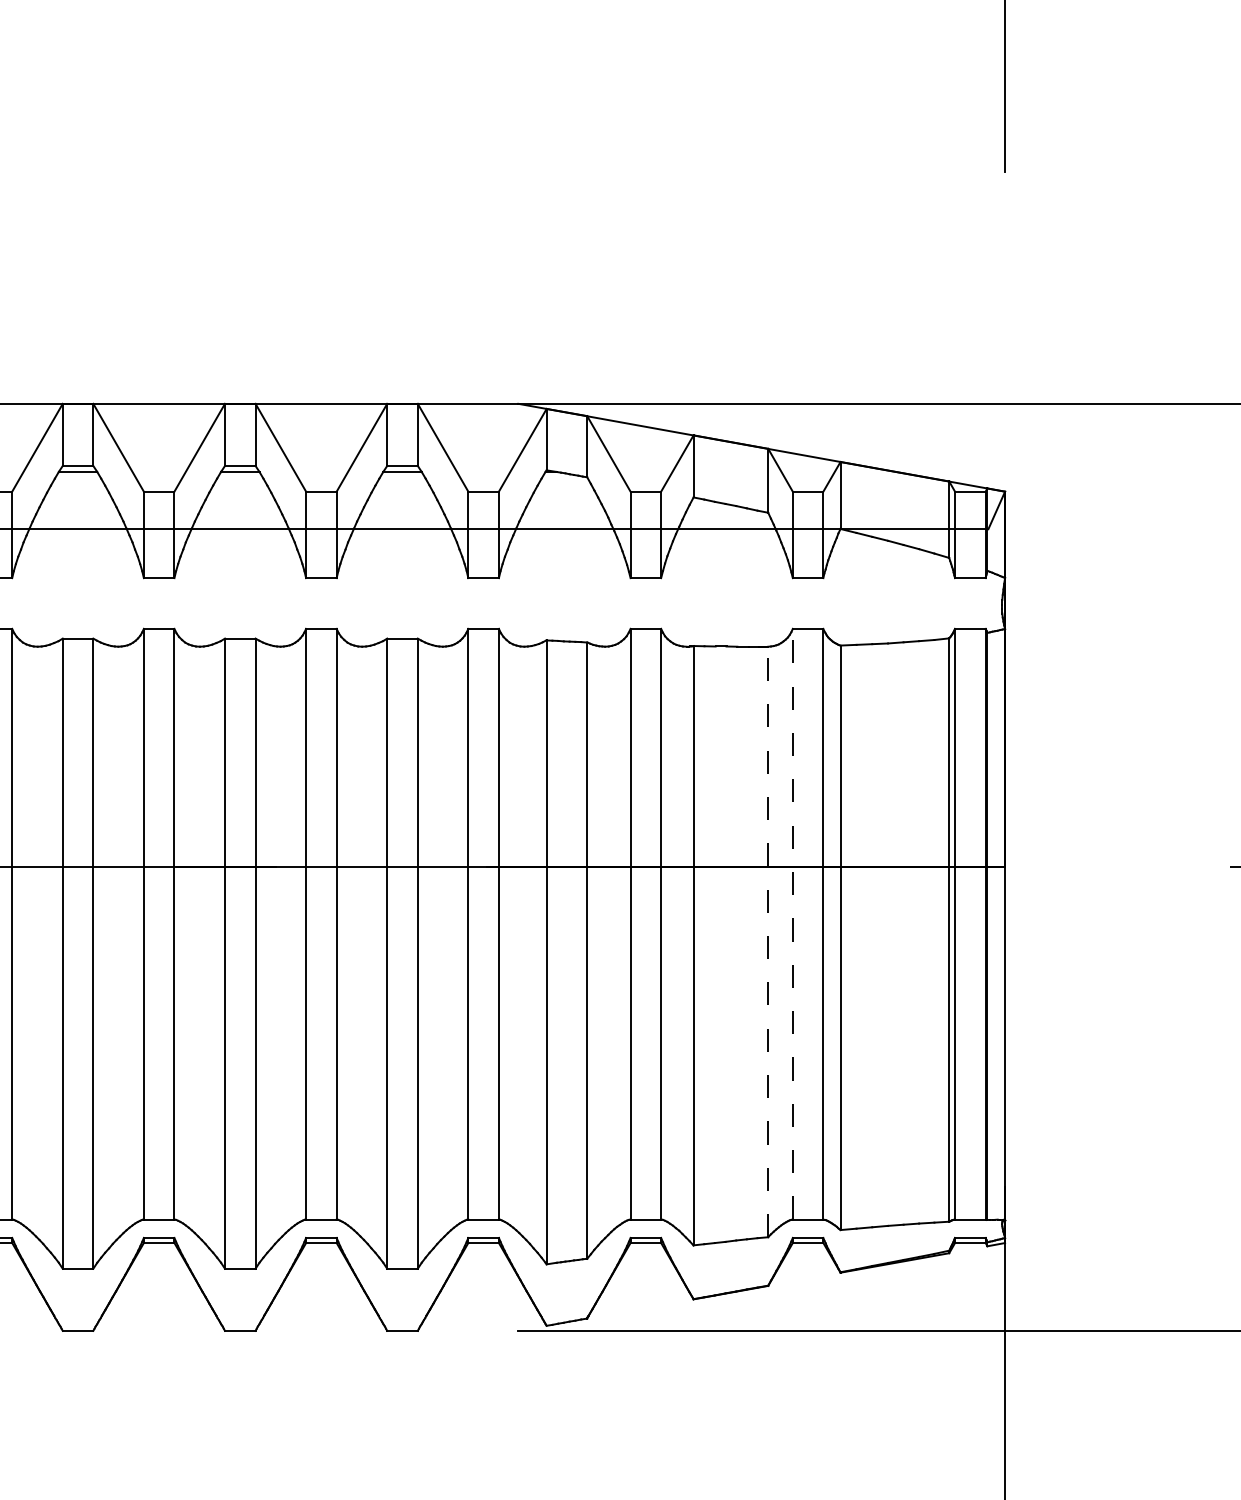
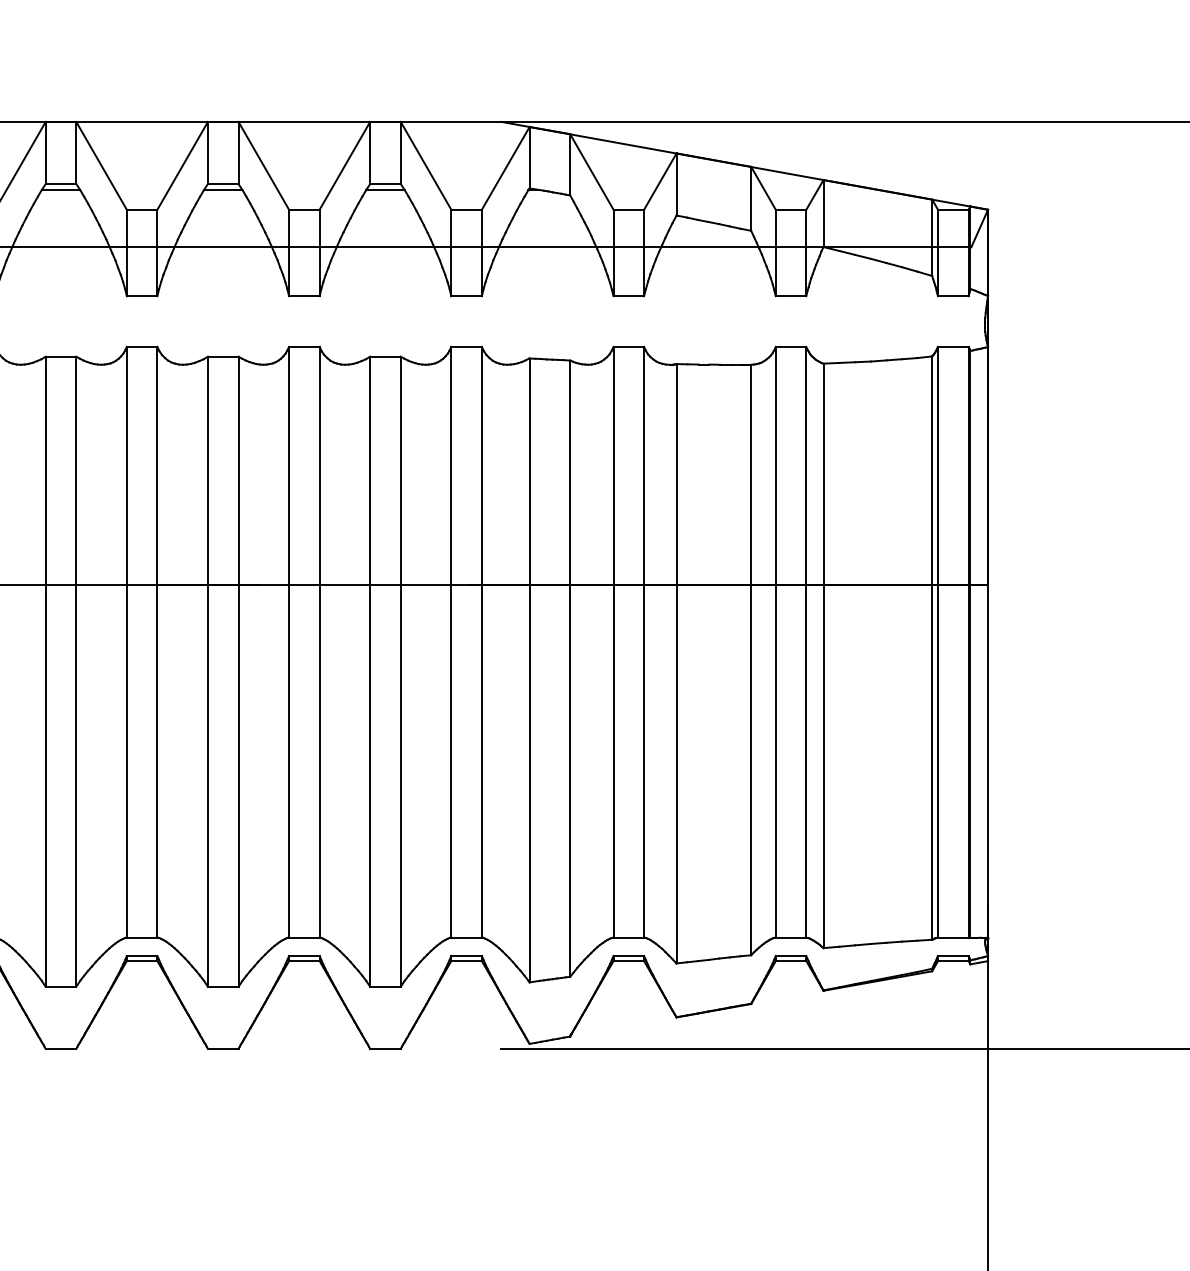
line: (792, 923) -> (775, 641), dashed -> solid
line: (768, 941) -> (751, 659), dashed -> solid

